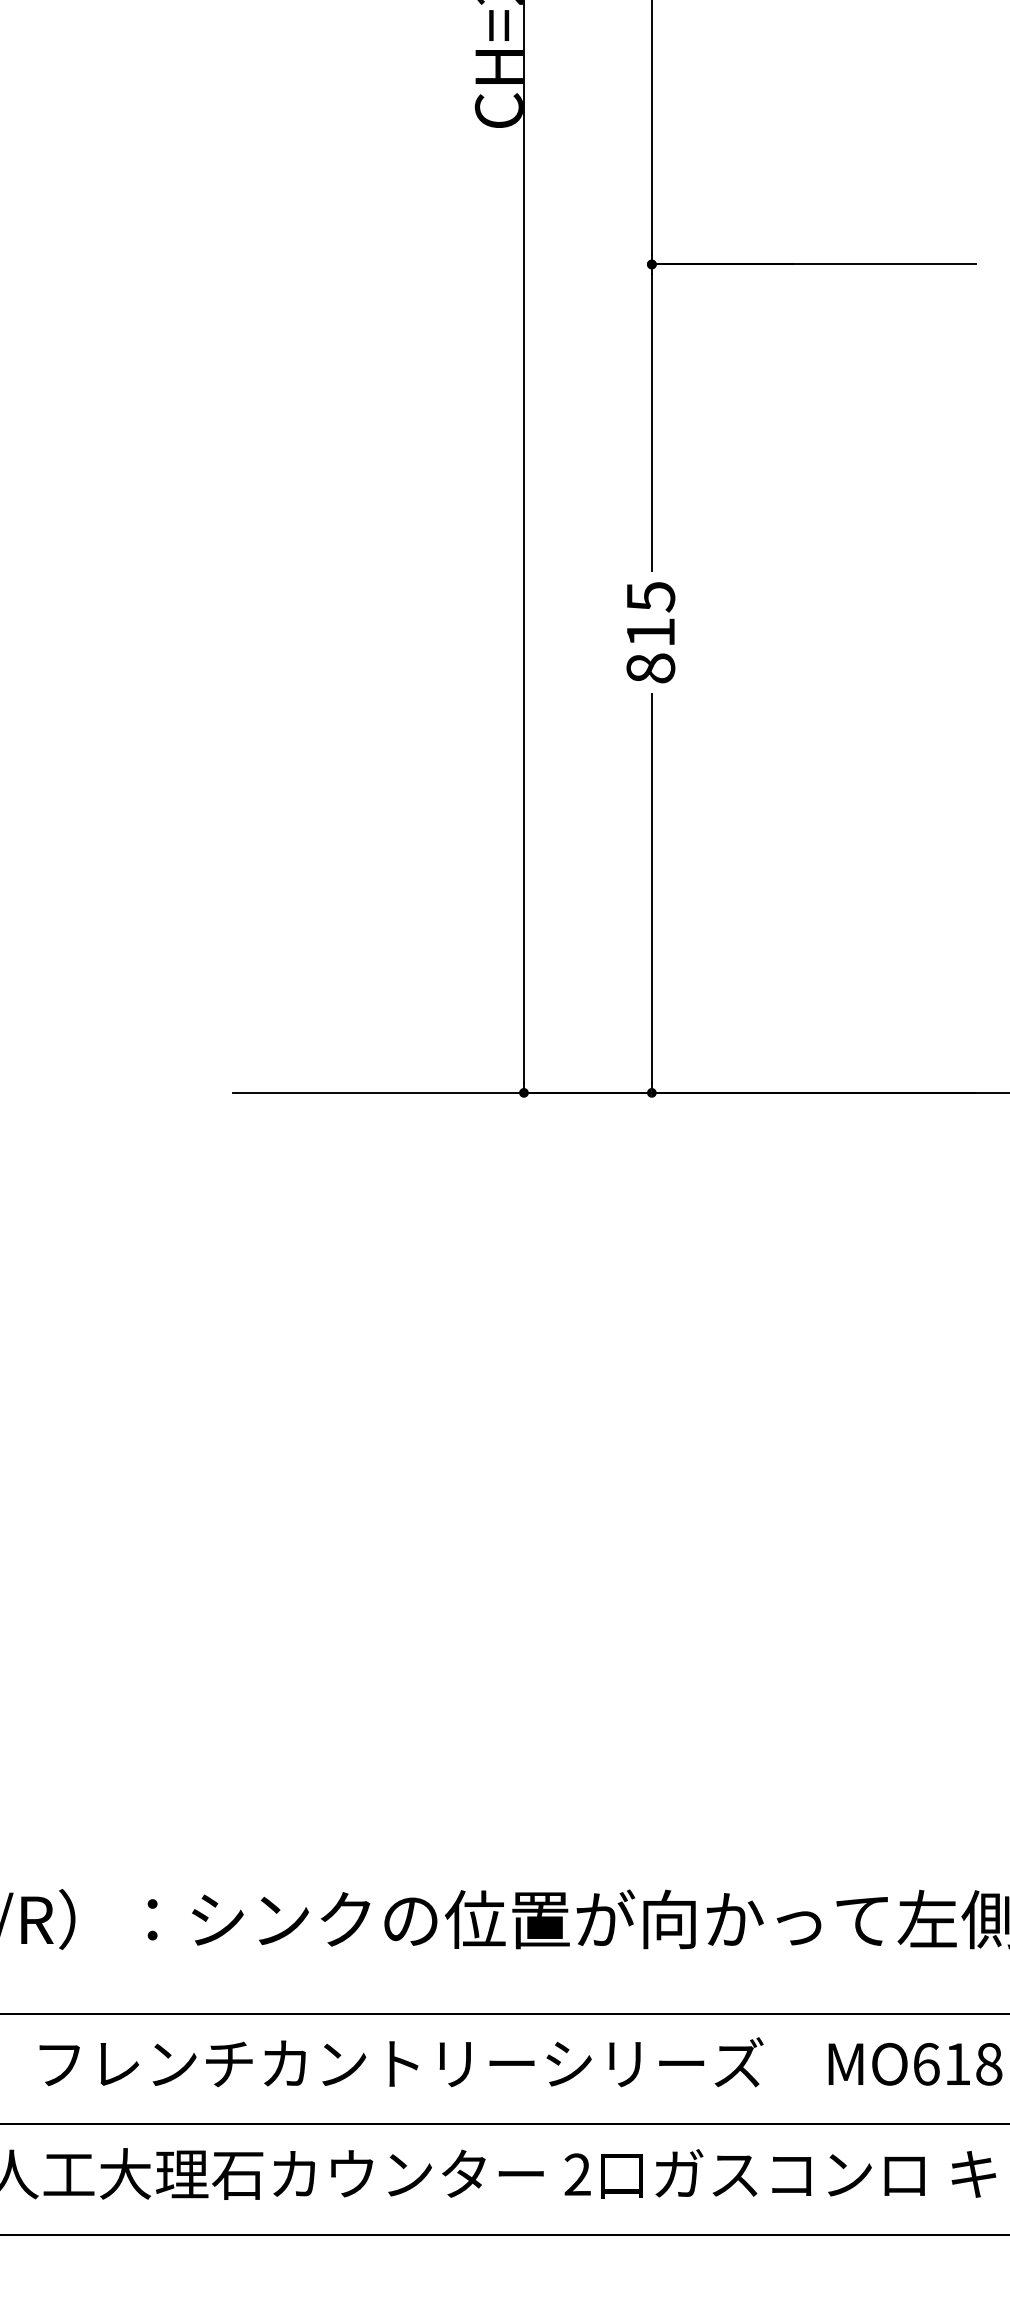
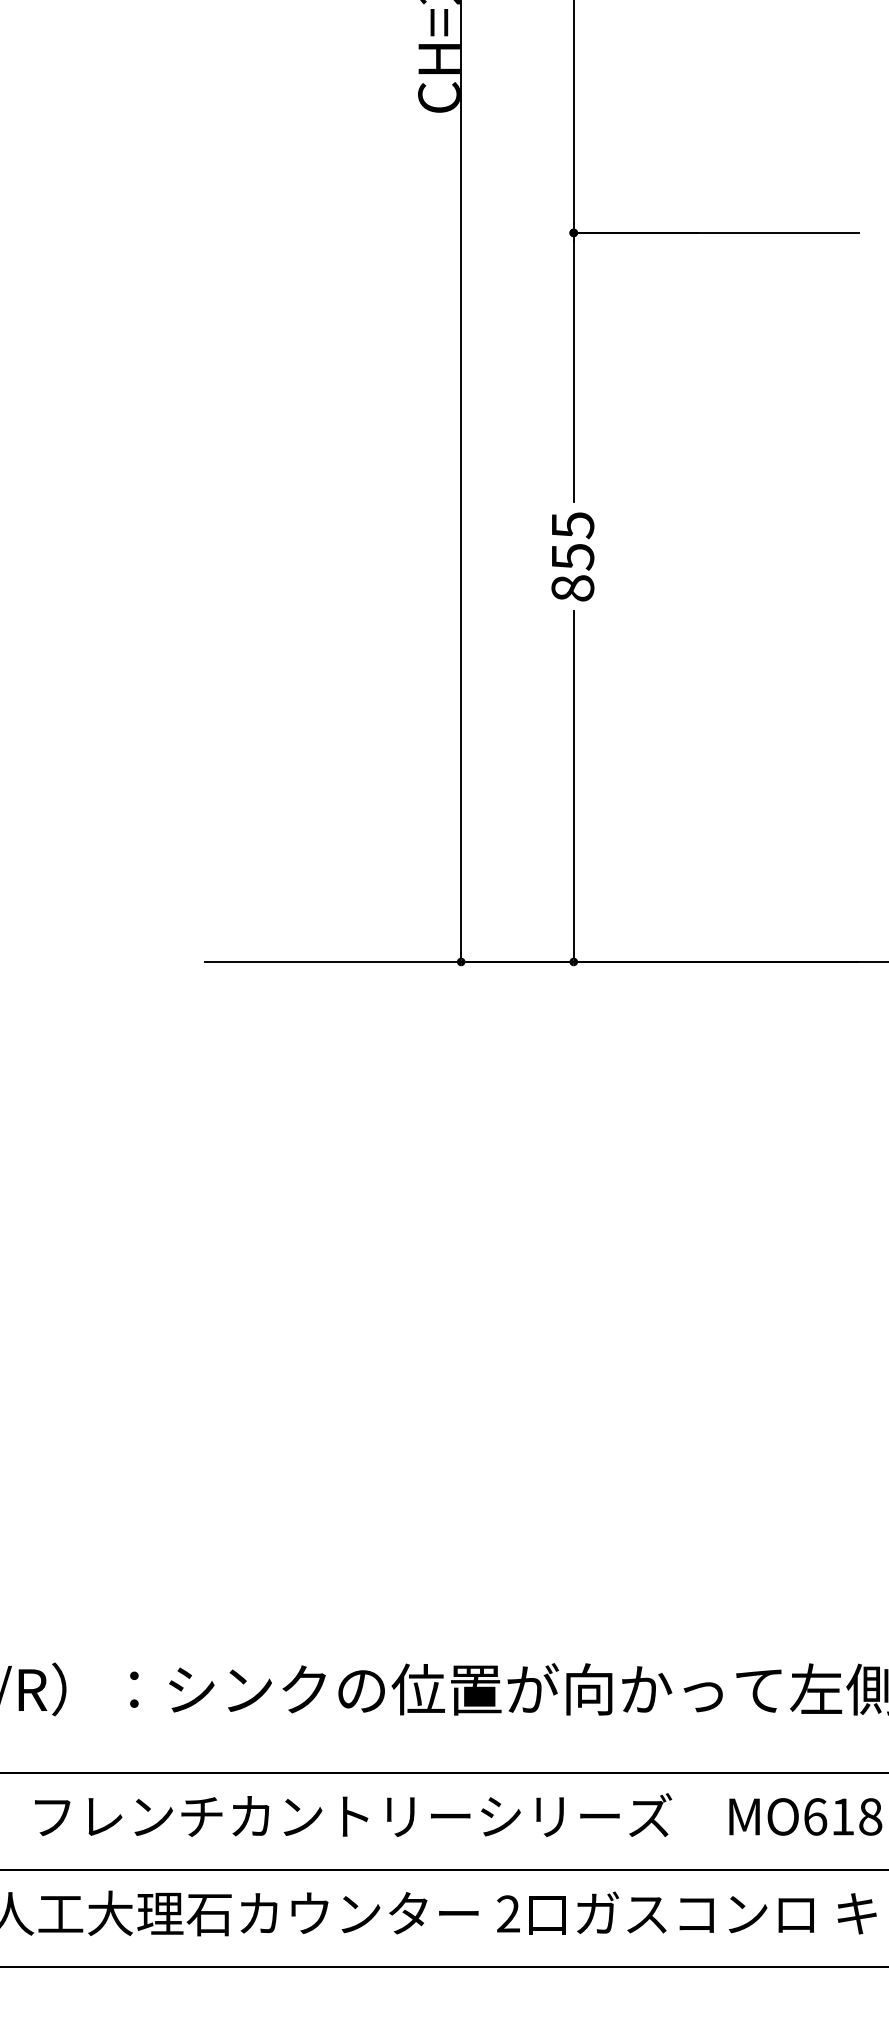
text: (651, 633) -> (573, 557), 815 -> 855

